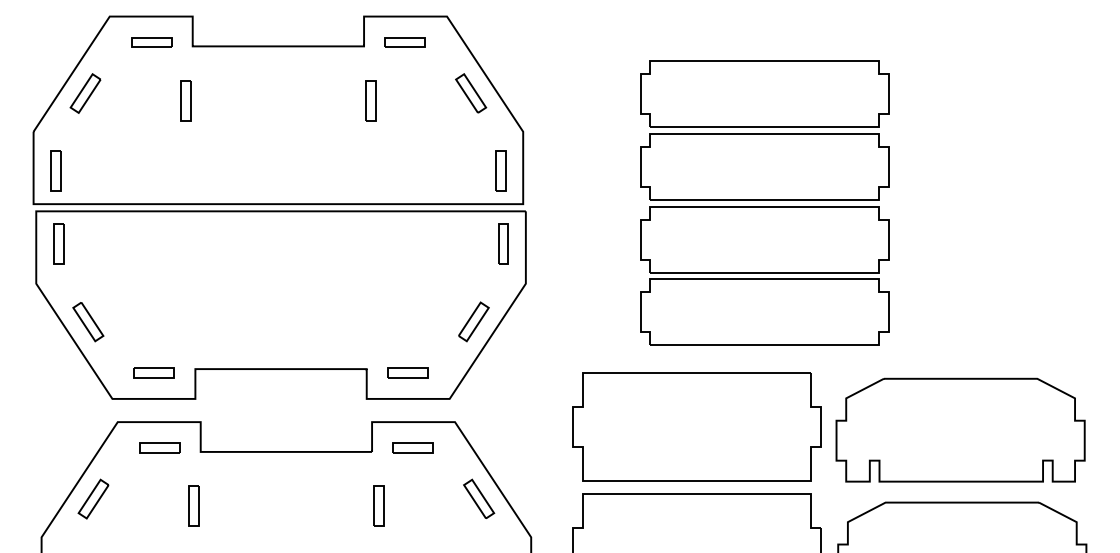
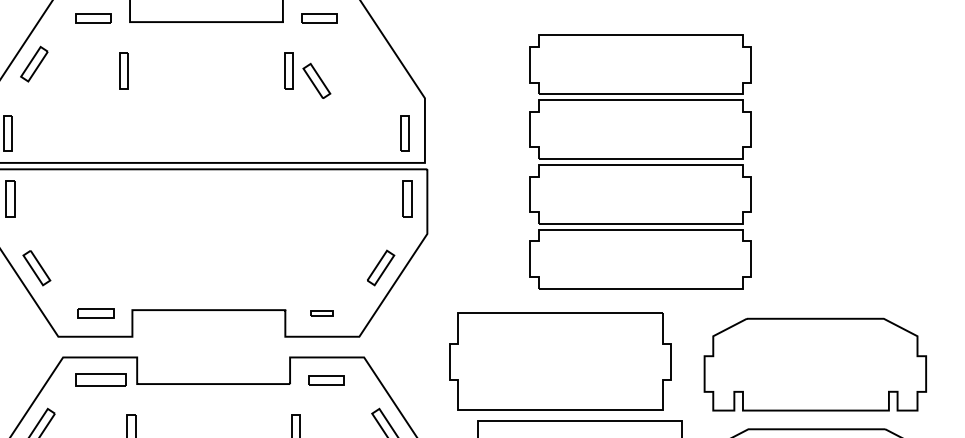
part: (471, 93) -> (317, 81), moved
part: (407, 372) -> (321, 313), size x0.6
part: (696, 426) -> (560, 361), moved
part: (159, 447) -> (100, 380), size x1.4

